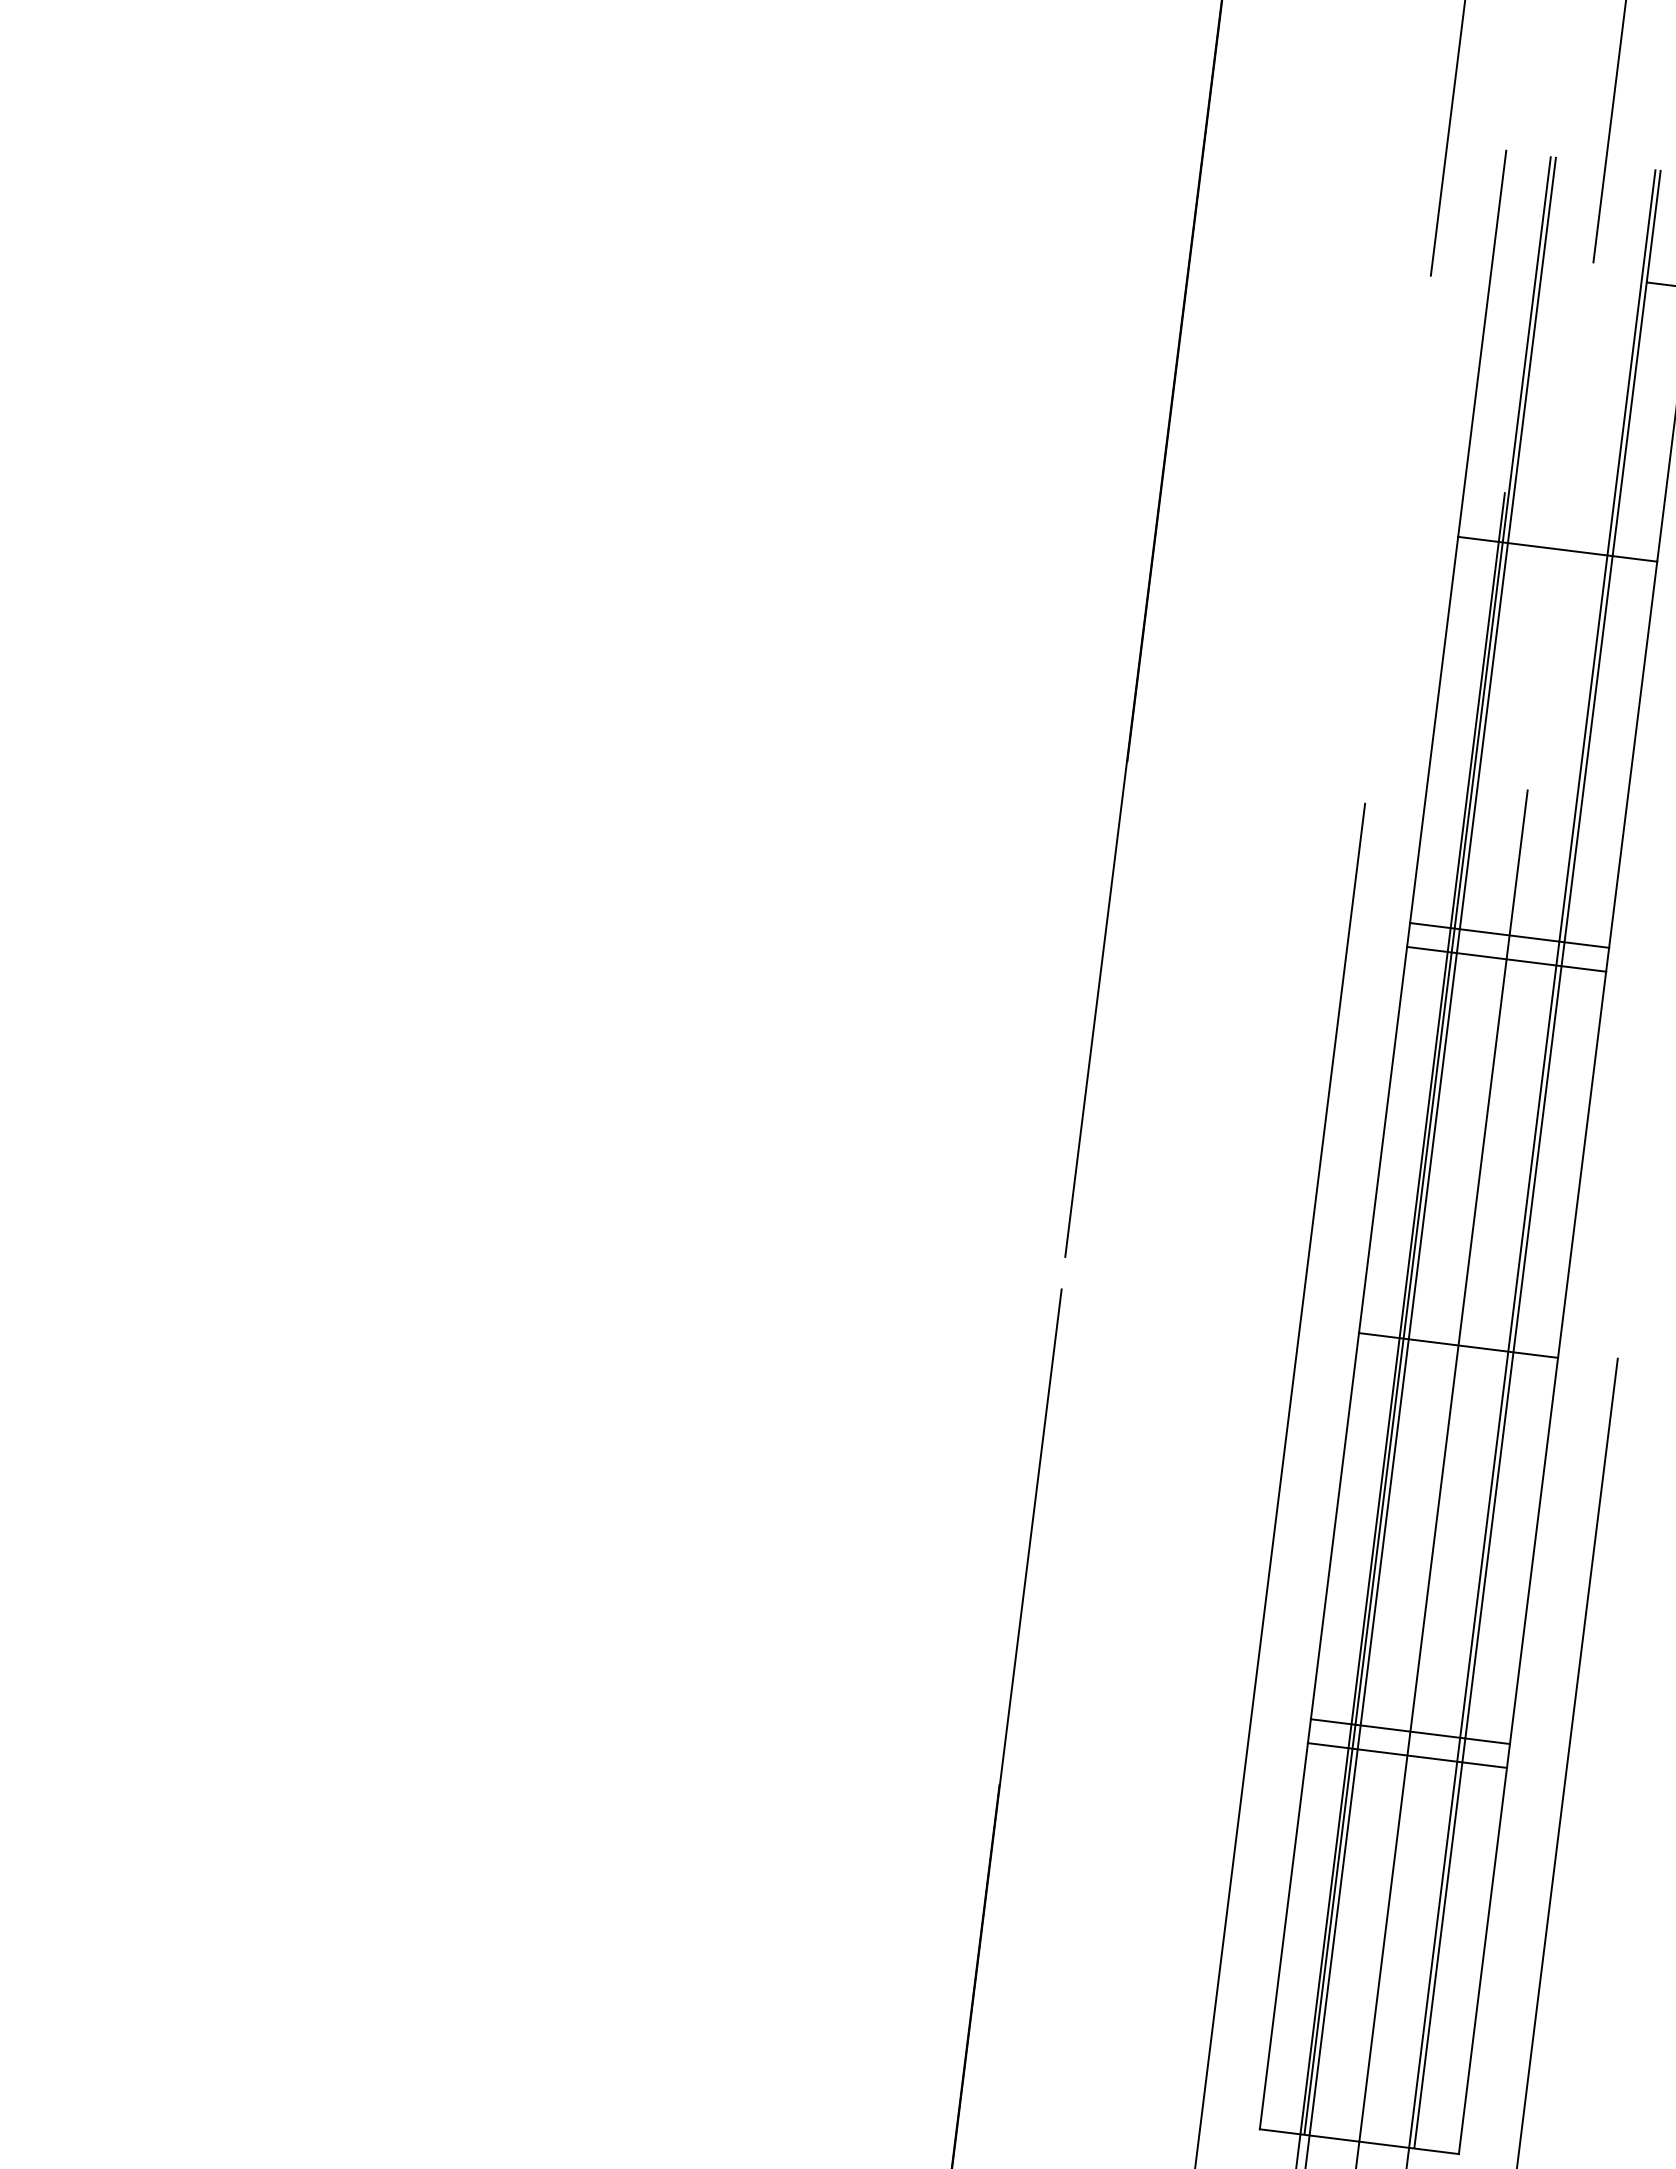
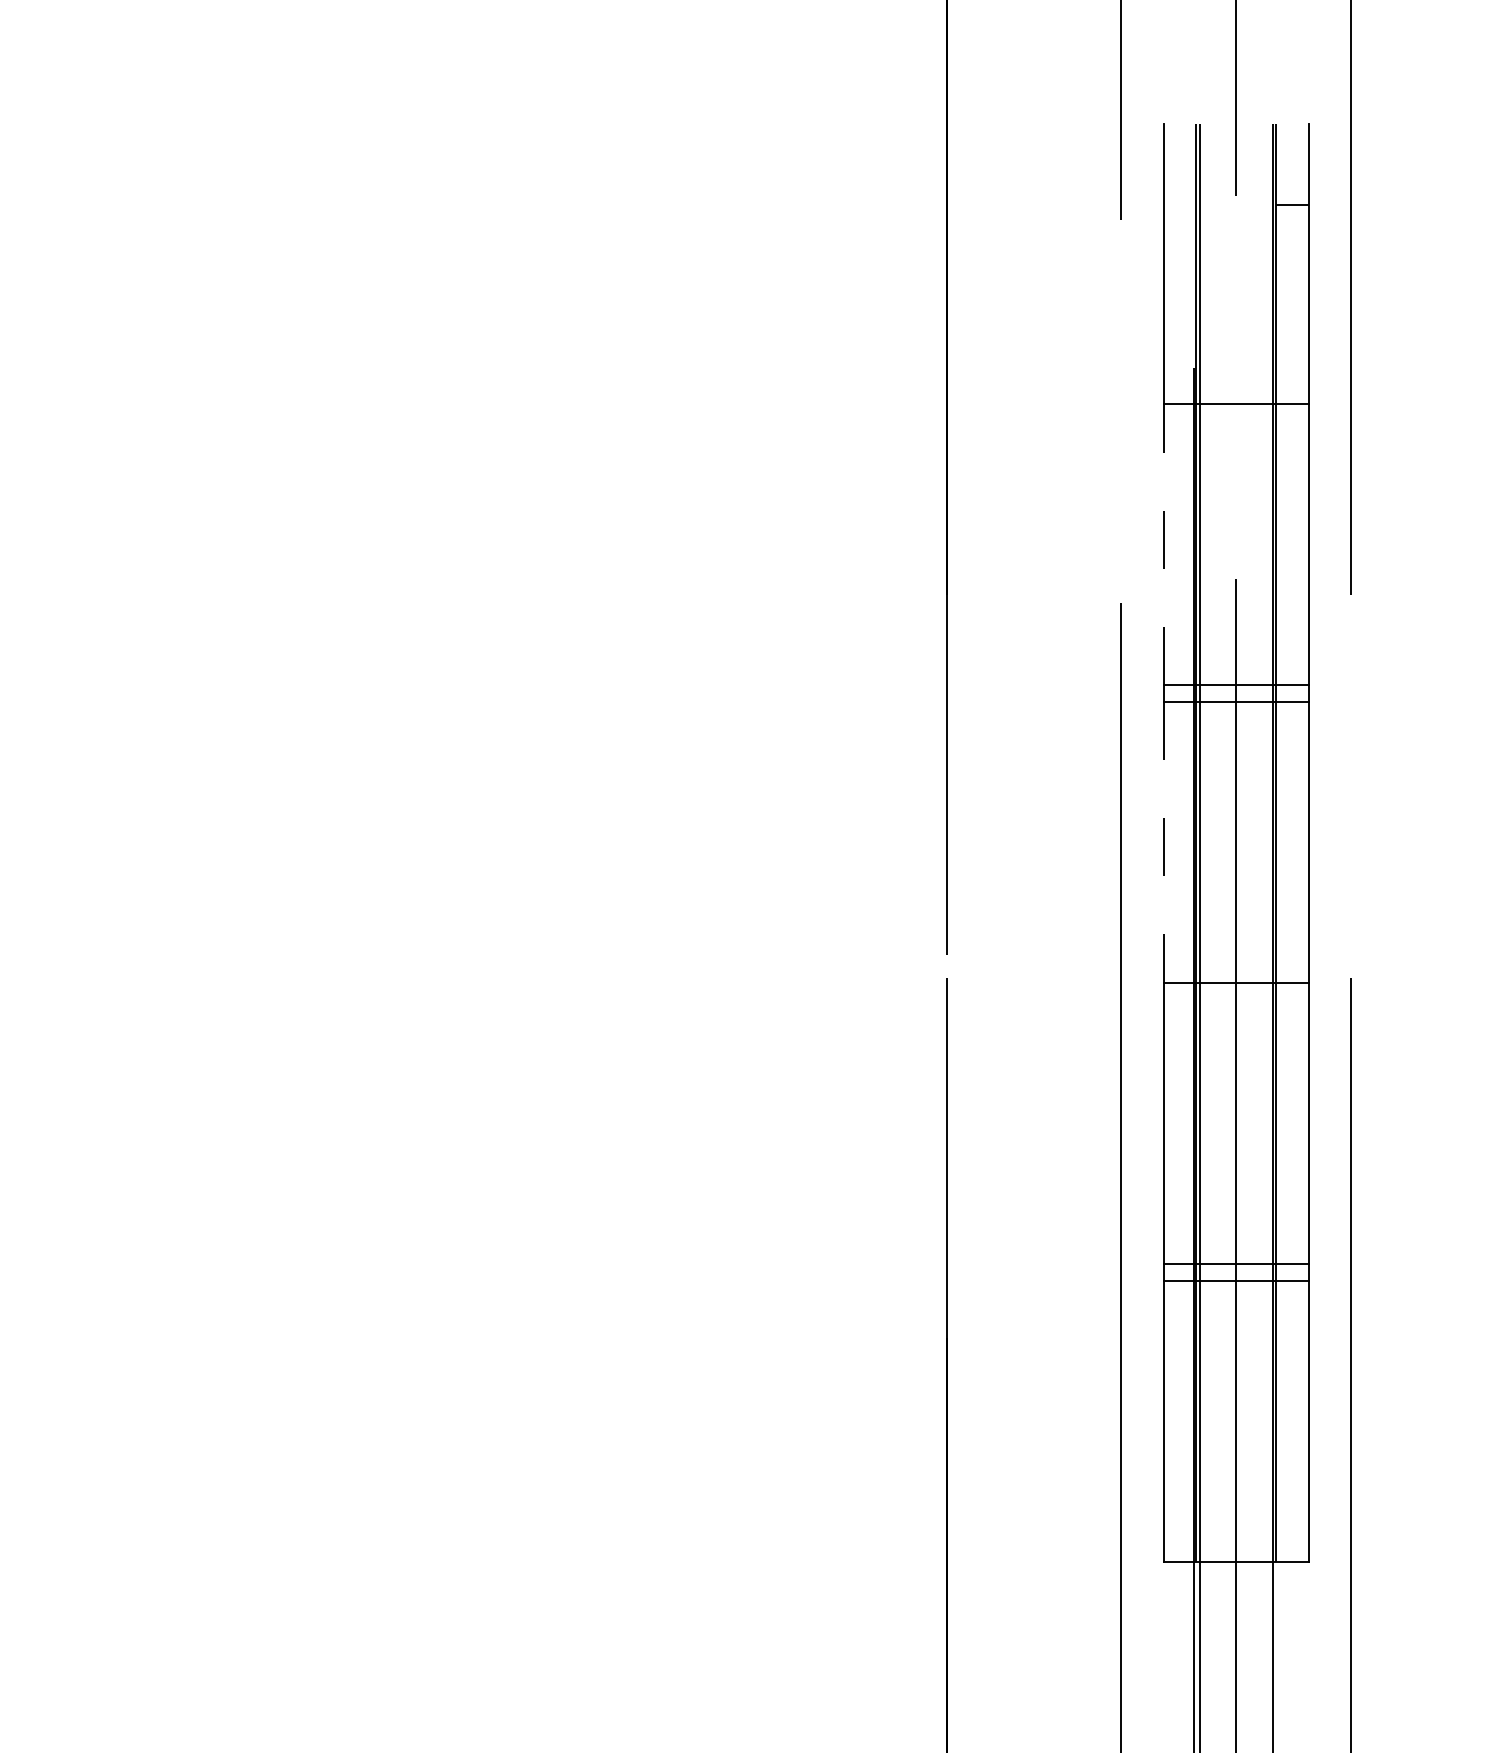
line: (1433, 729) -> (1163, 544), solid -> dashed
line: (1382, 1141) -> (1163, 843), solid -> dashed

